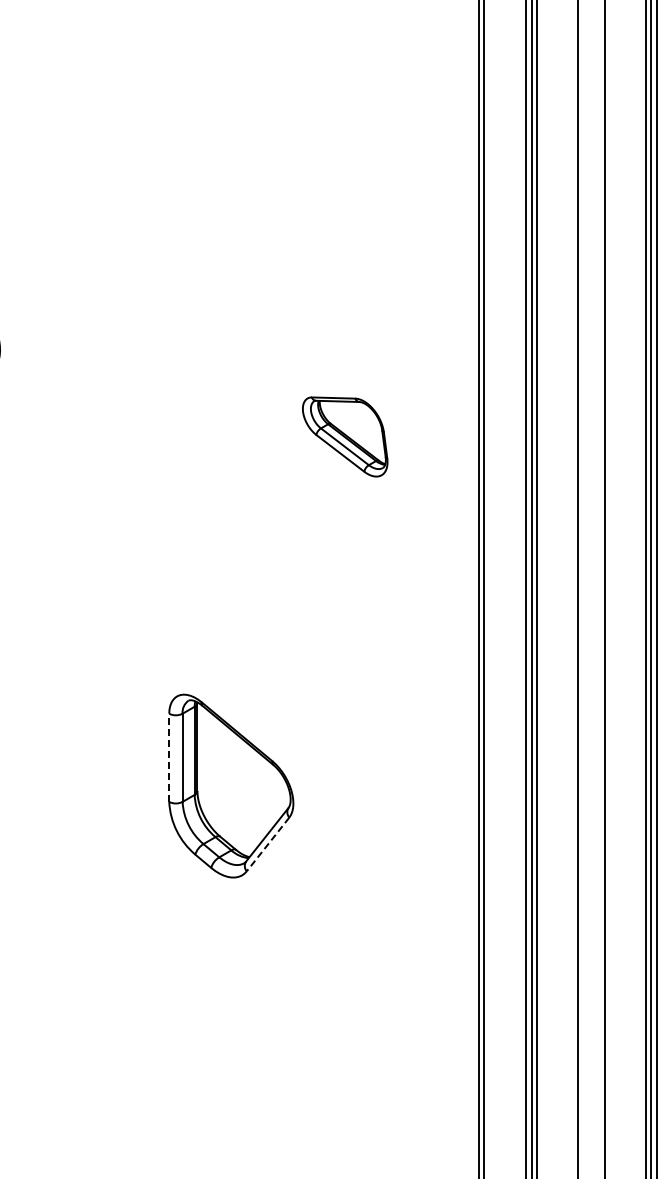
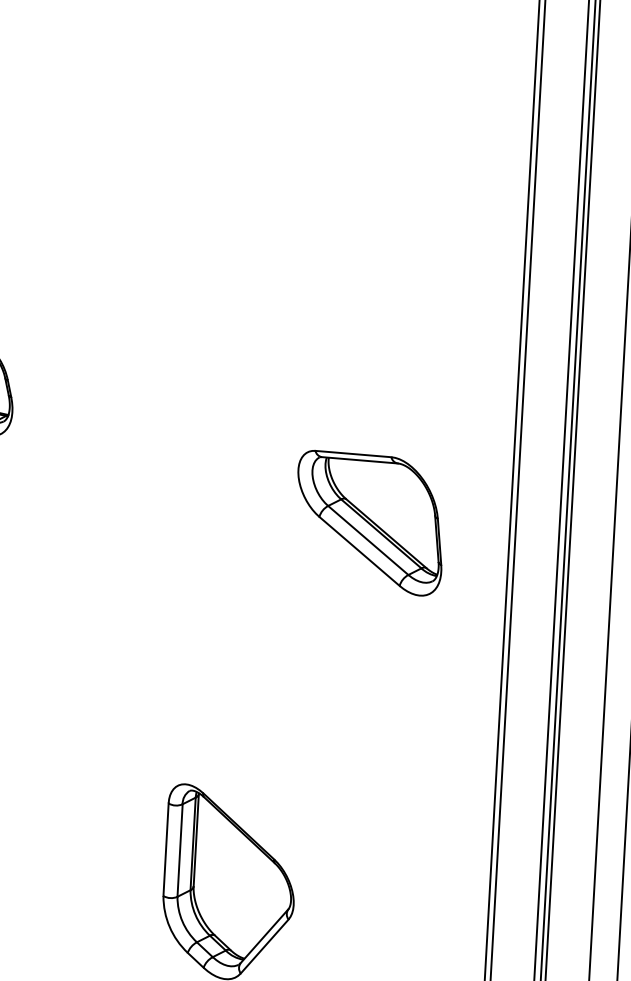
part: (344, 436) -> (368, 522), size x1.67
line: (169, 757) -> (166, 849), dashed -> solid
line: (267, 844) -> (264, 946), dashed -> solid

